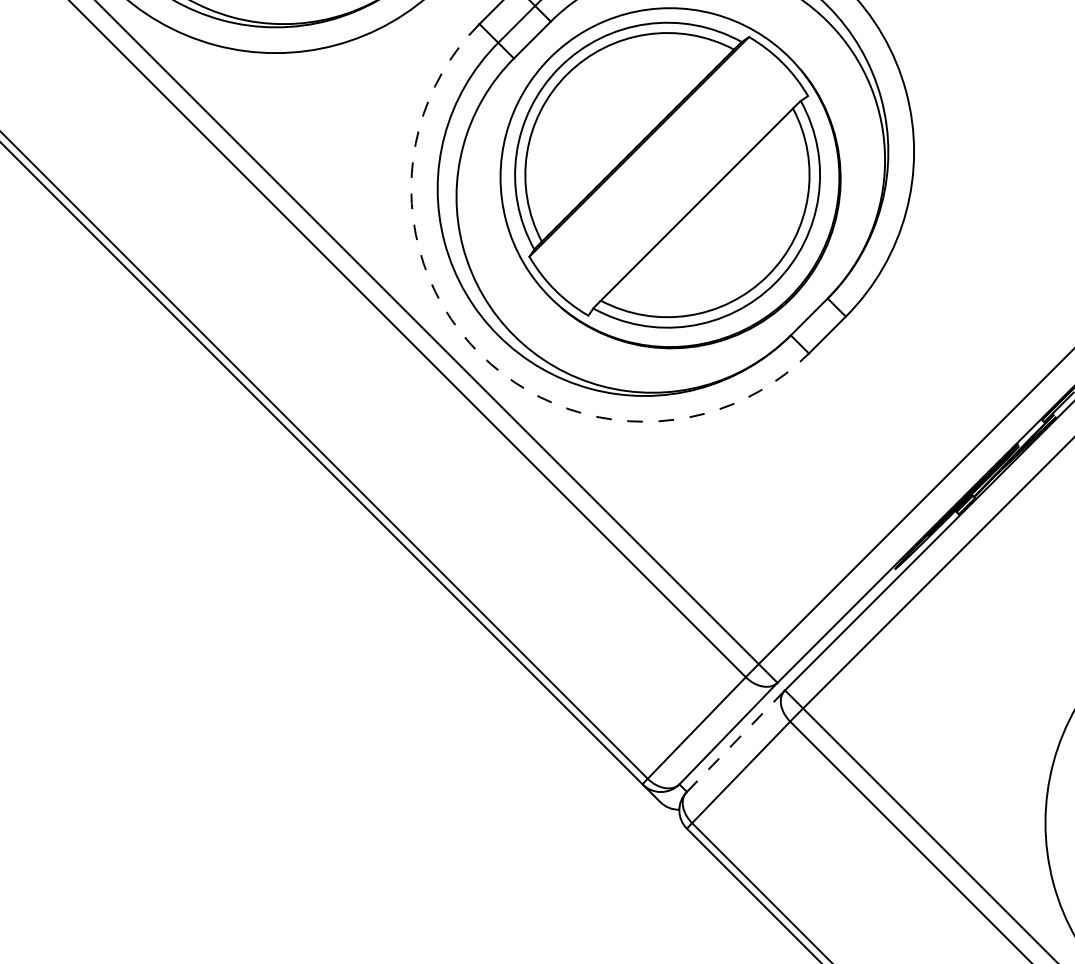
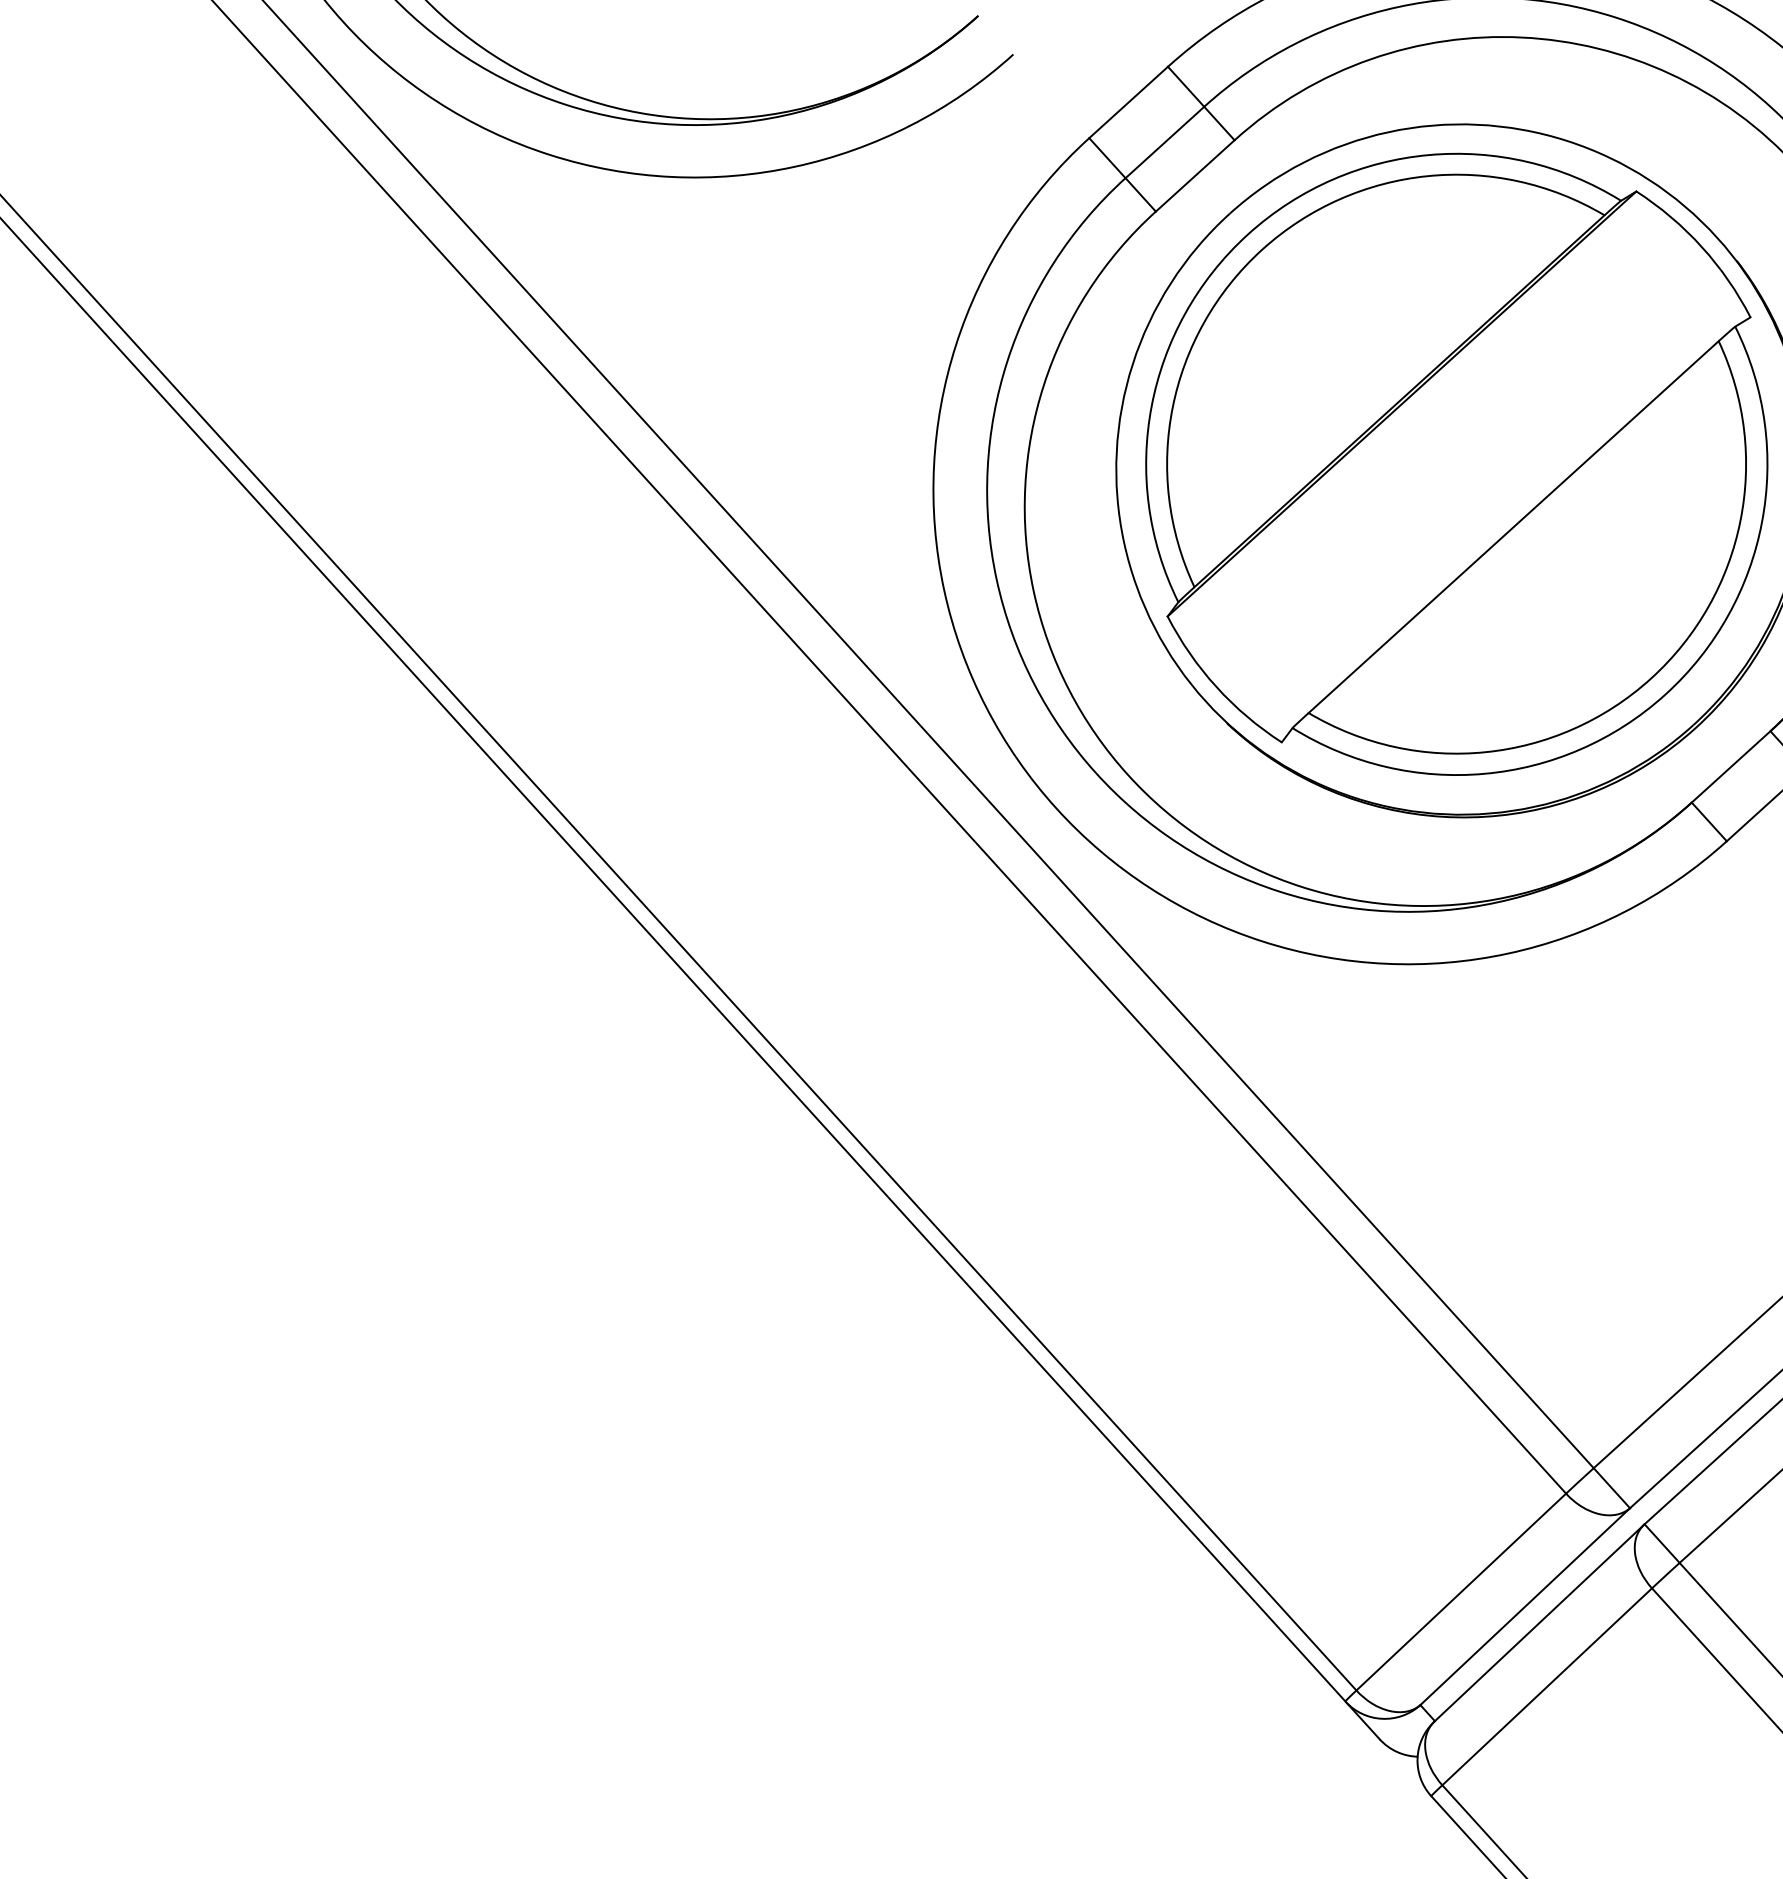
arc: (479, 353) -> (1056, 808), dashed -> solid
line: (735, 741) -> (1538, 1623), dashed -> solid

